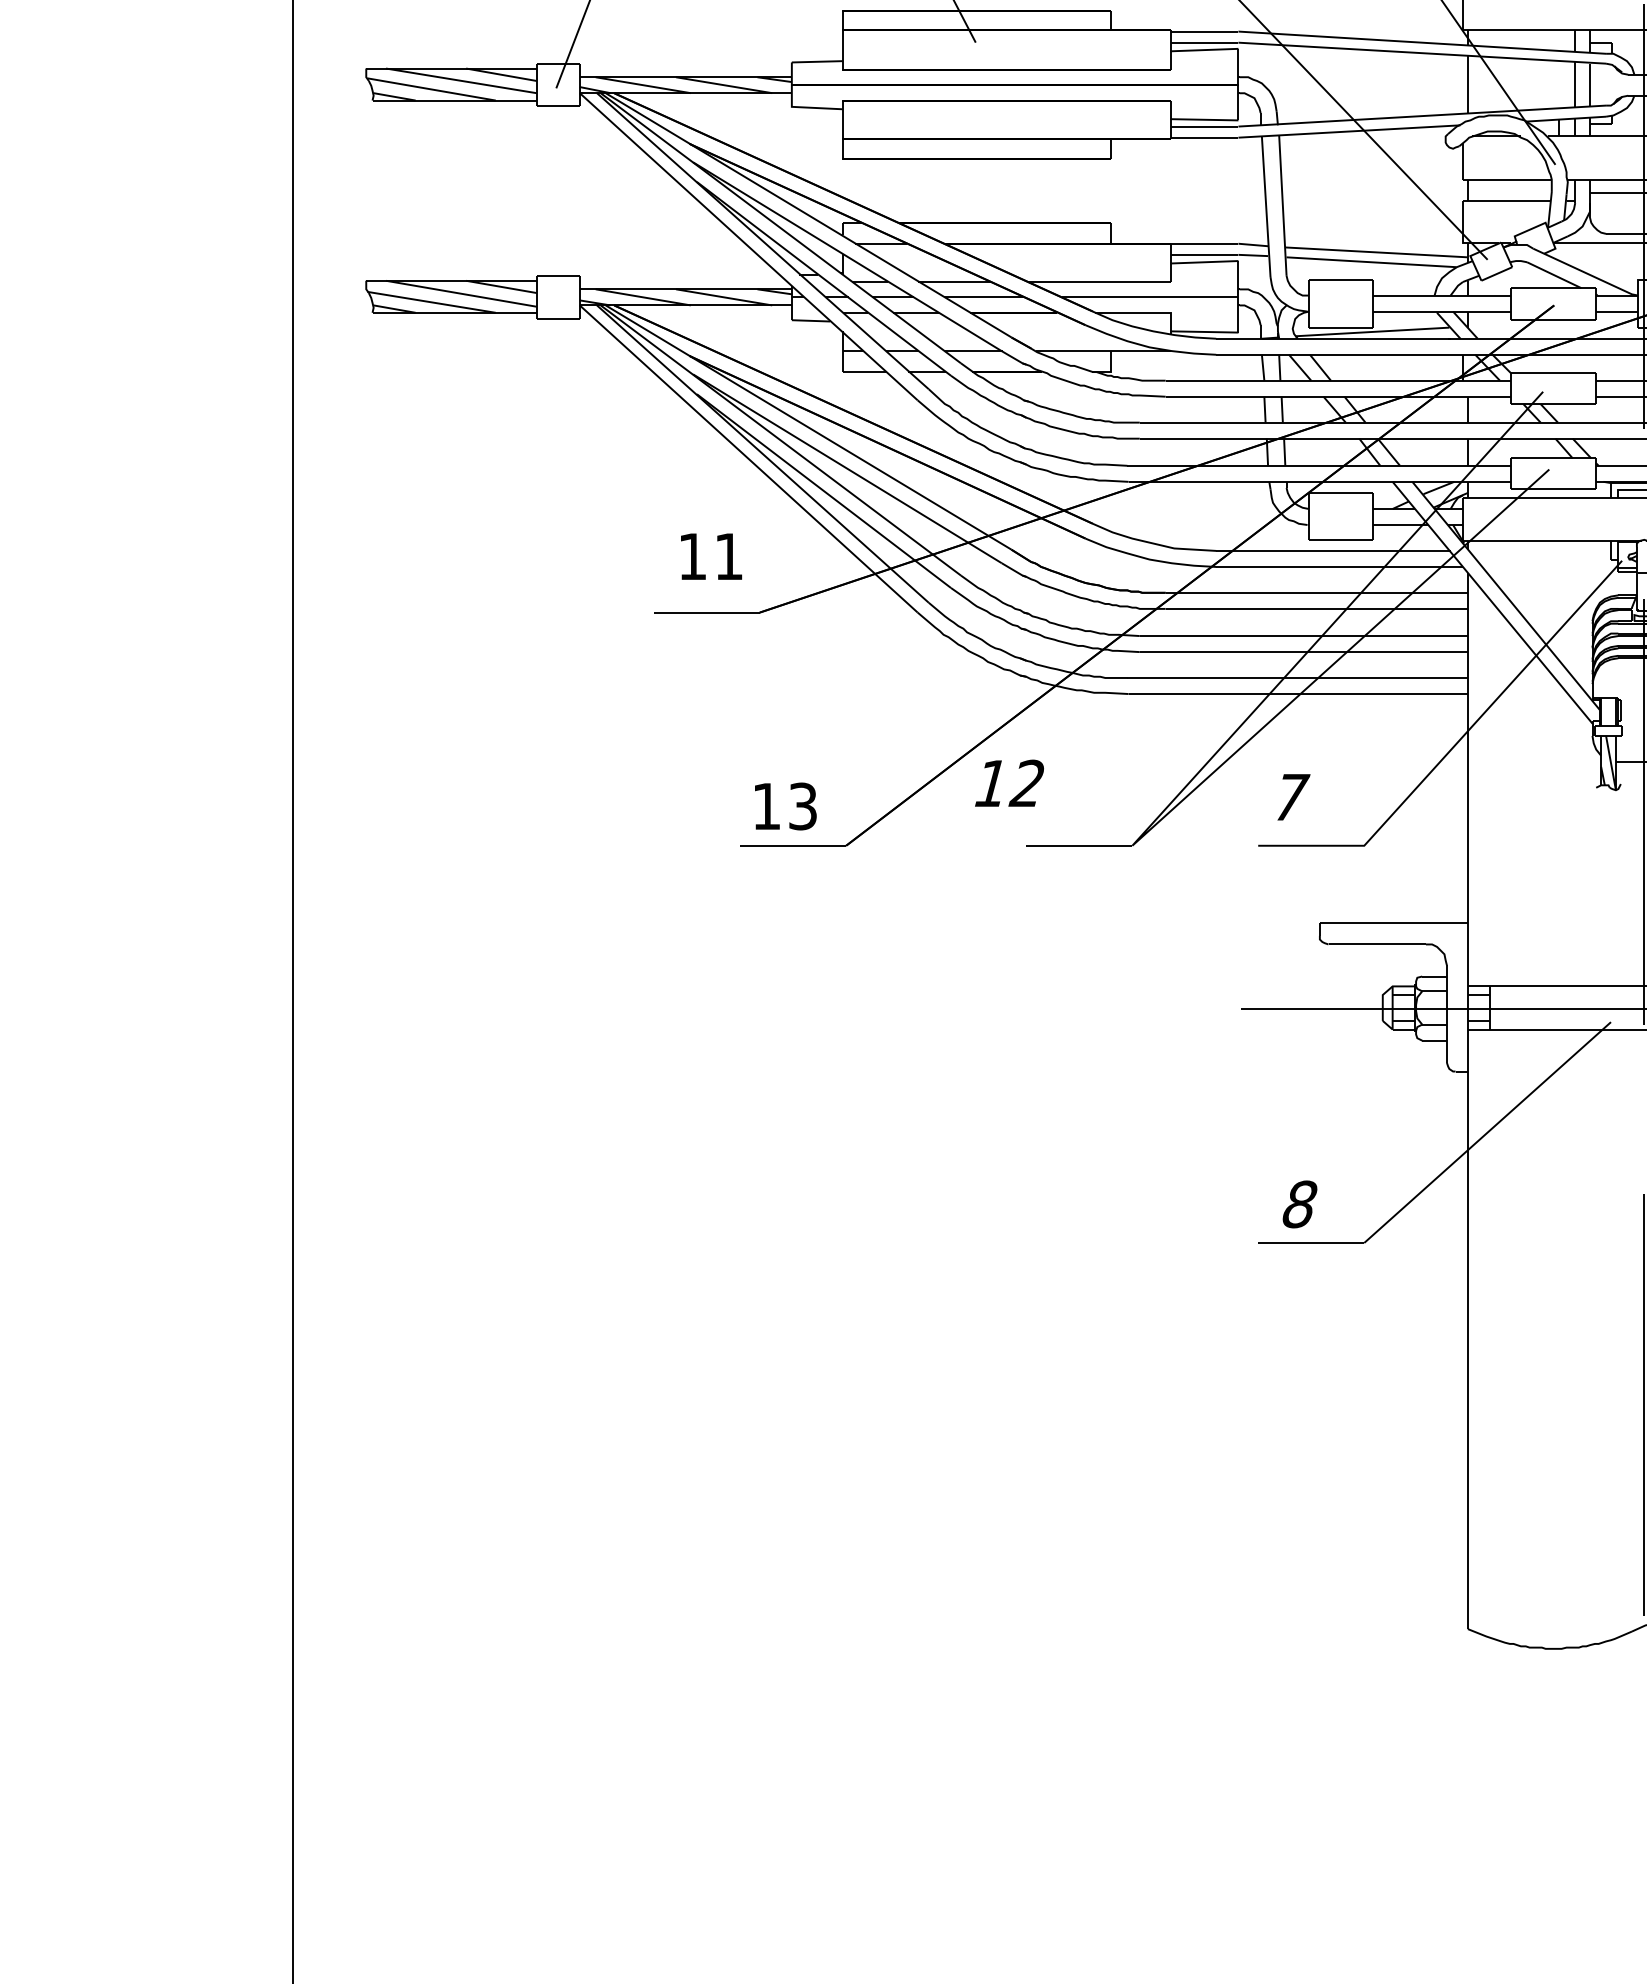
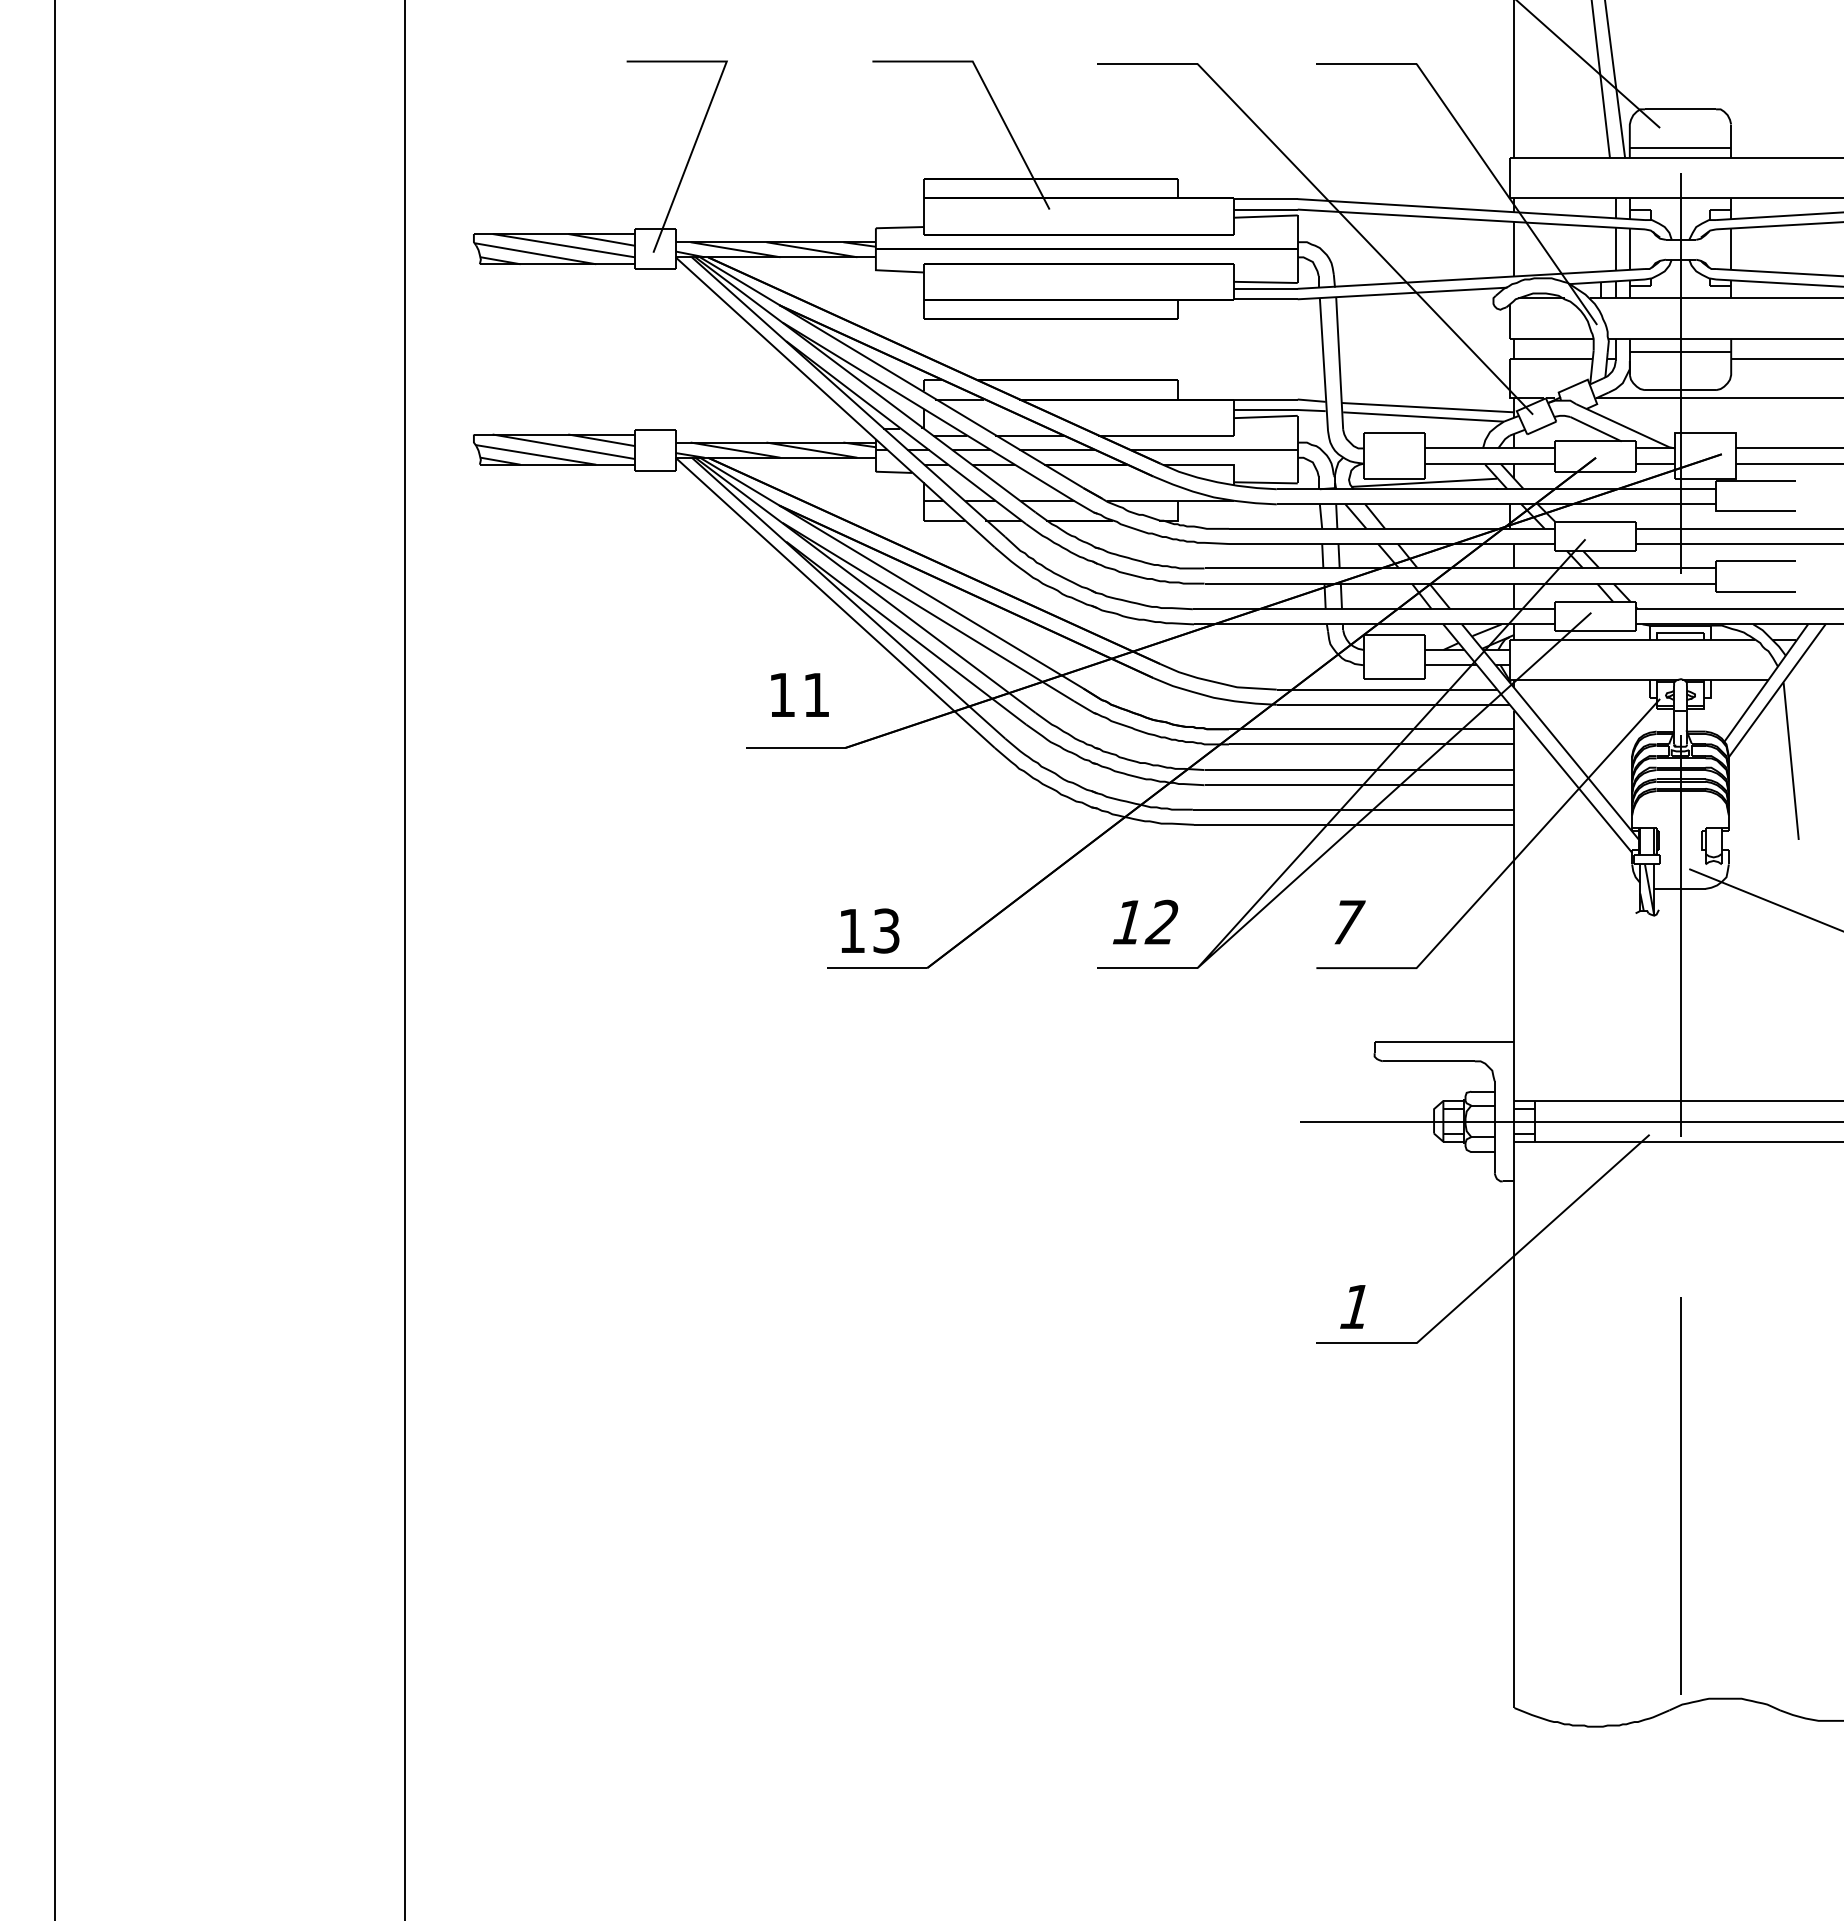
text: (1009, 782) -> (1145, 921), moved
text: (1299, 1203) -> (1355, 1306), 8 -> 1

